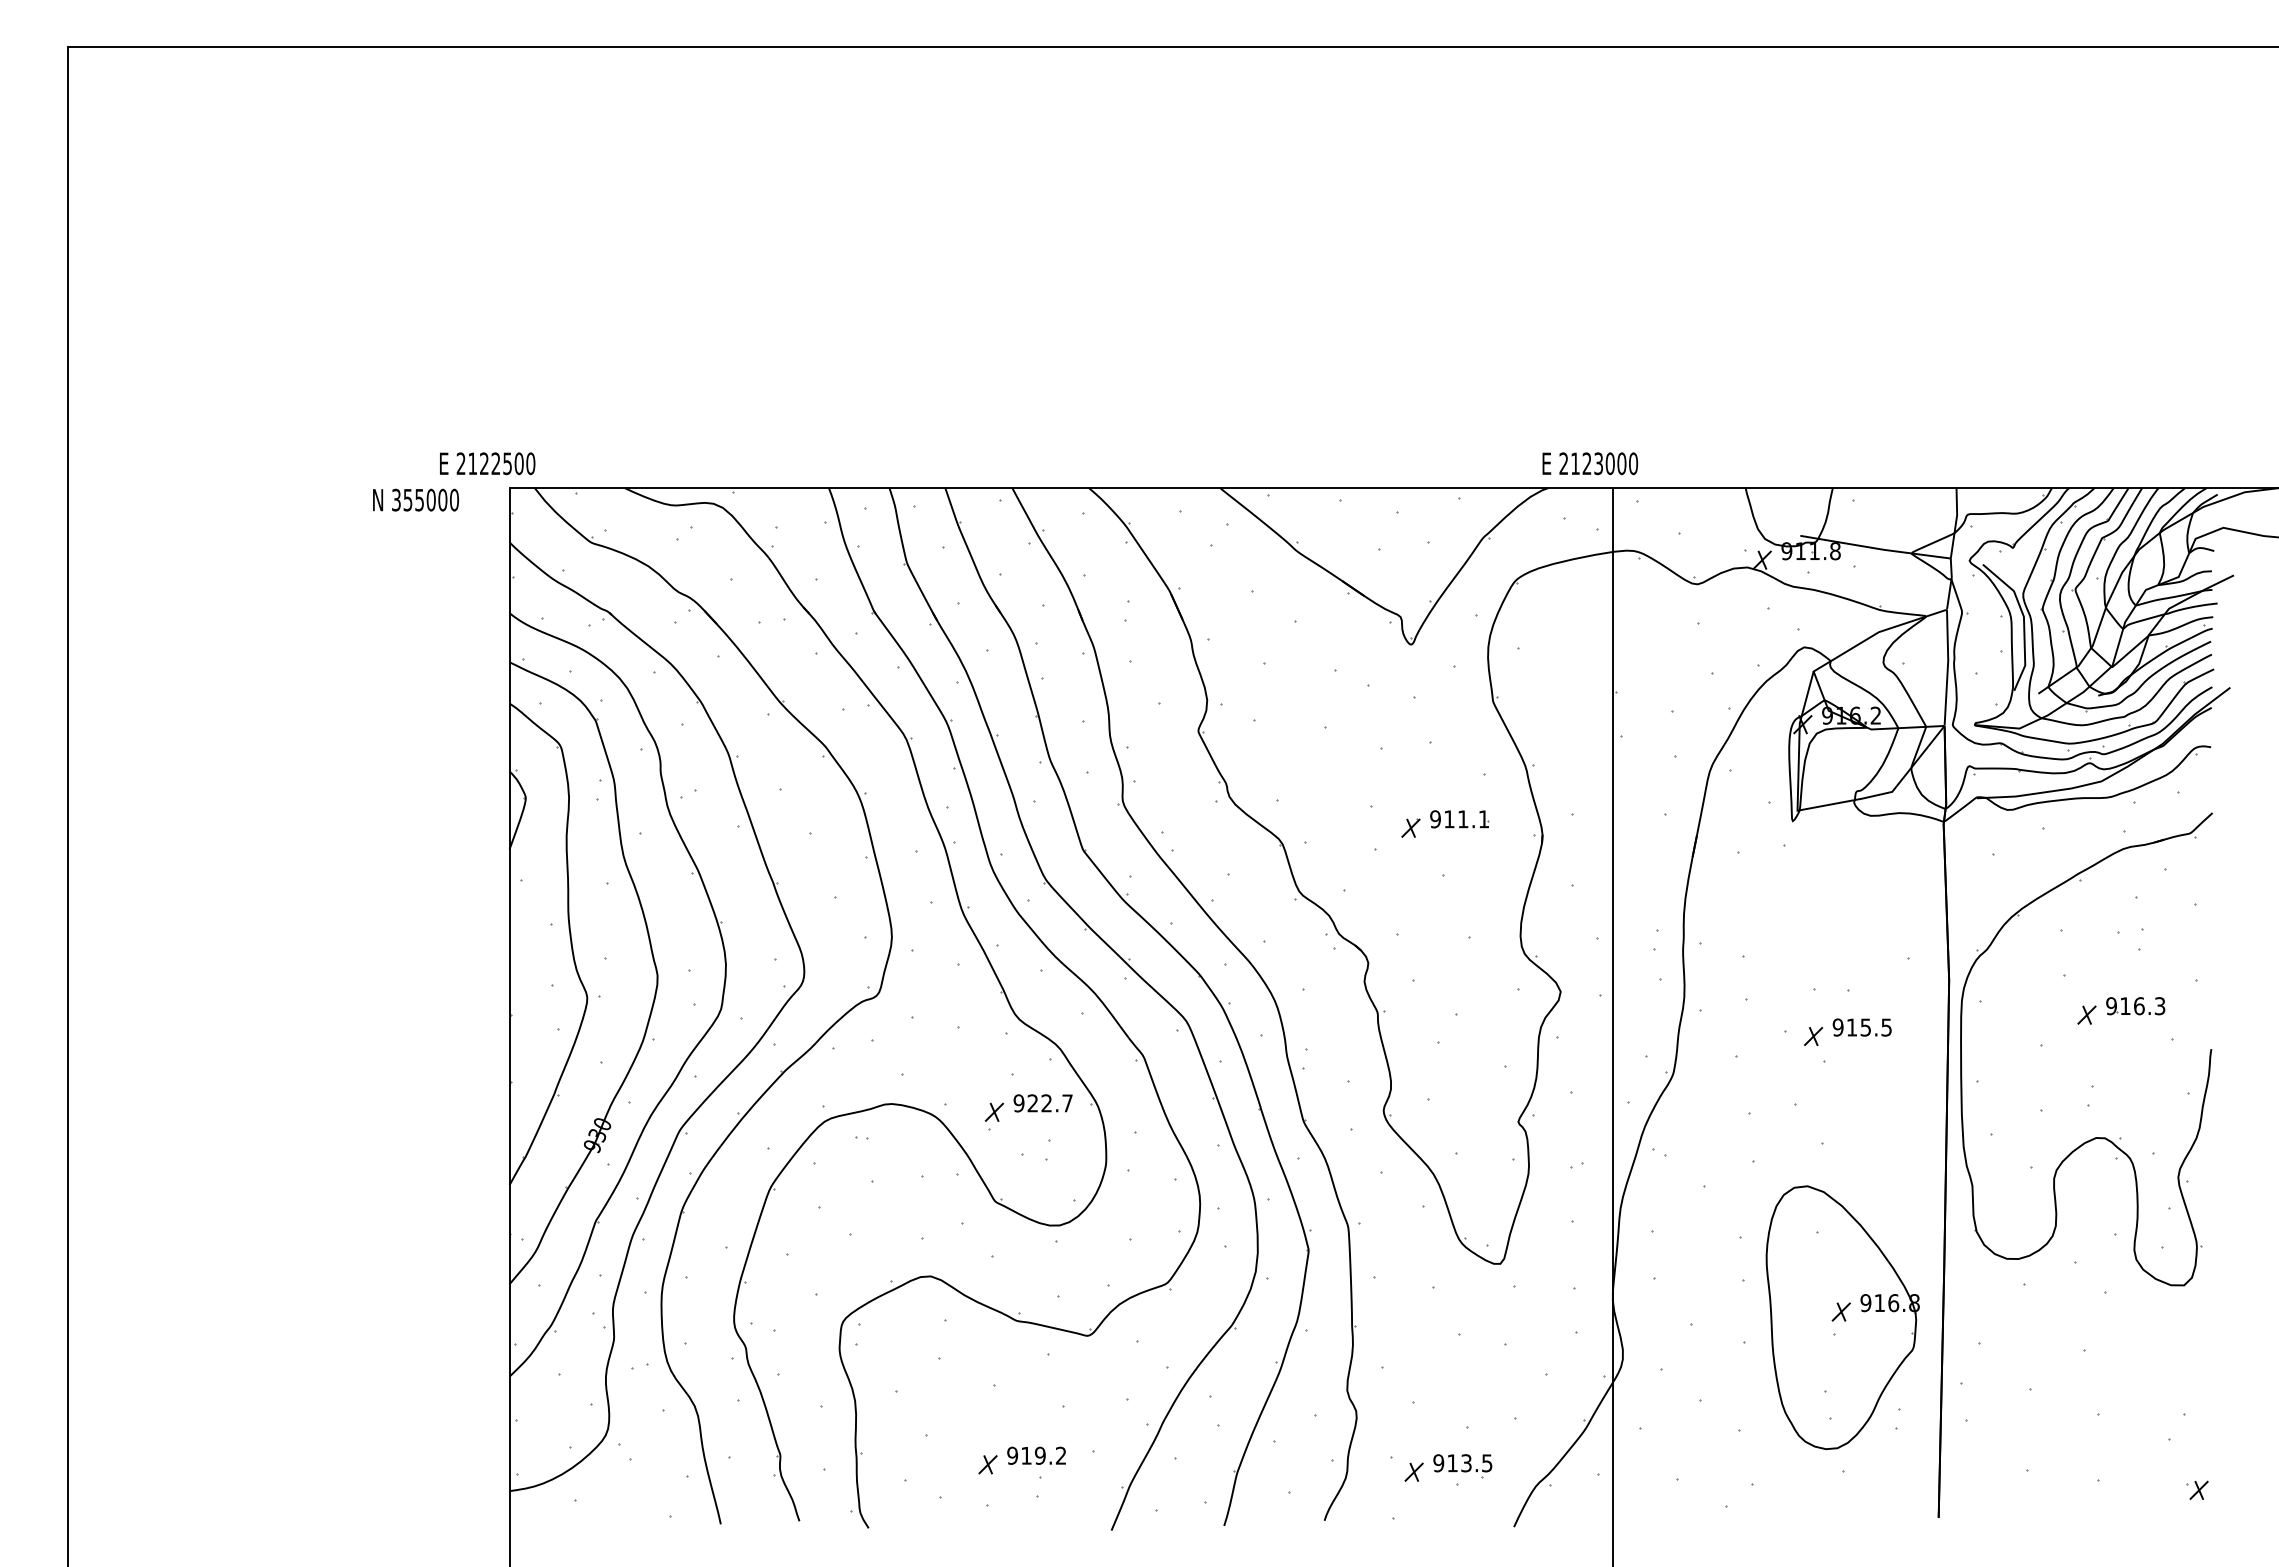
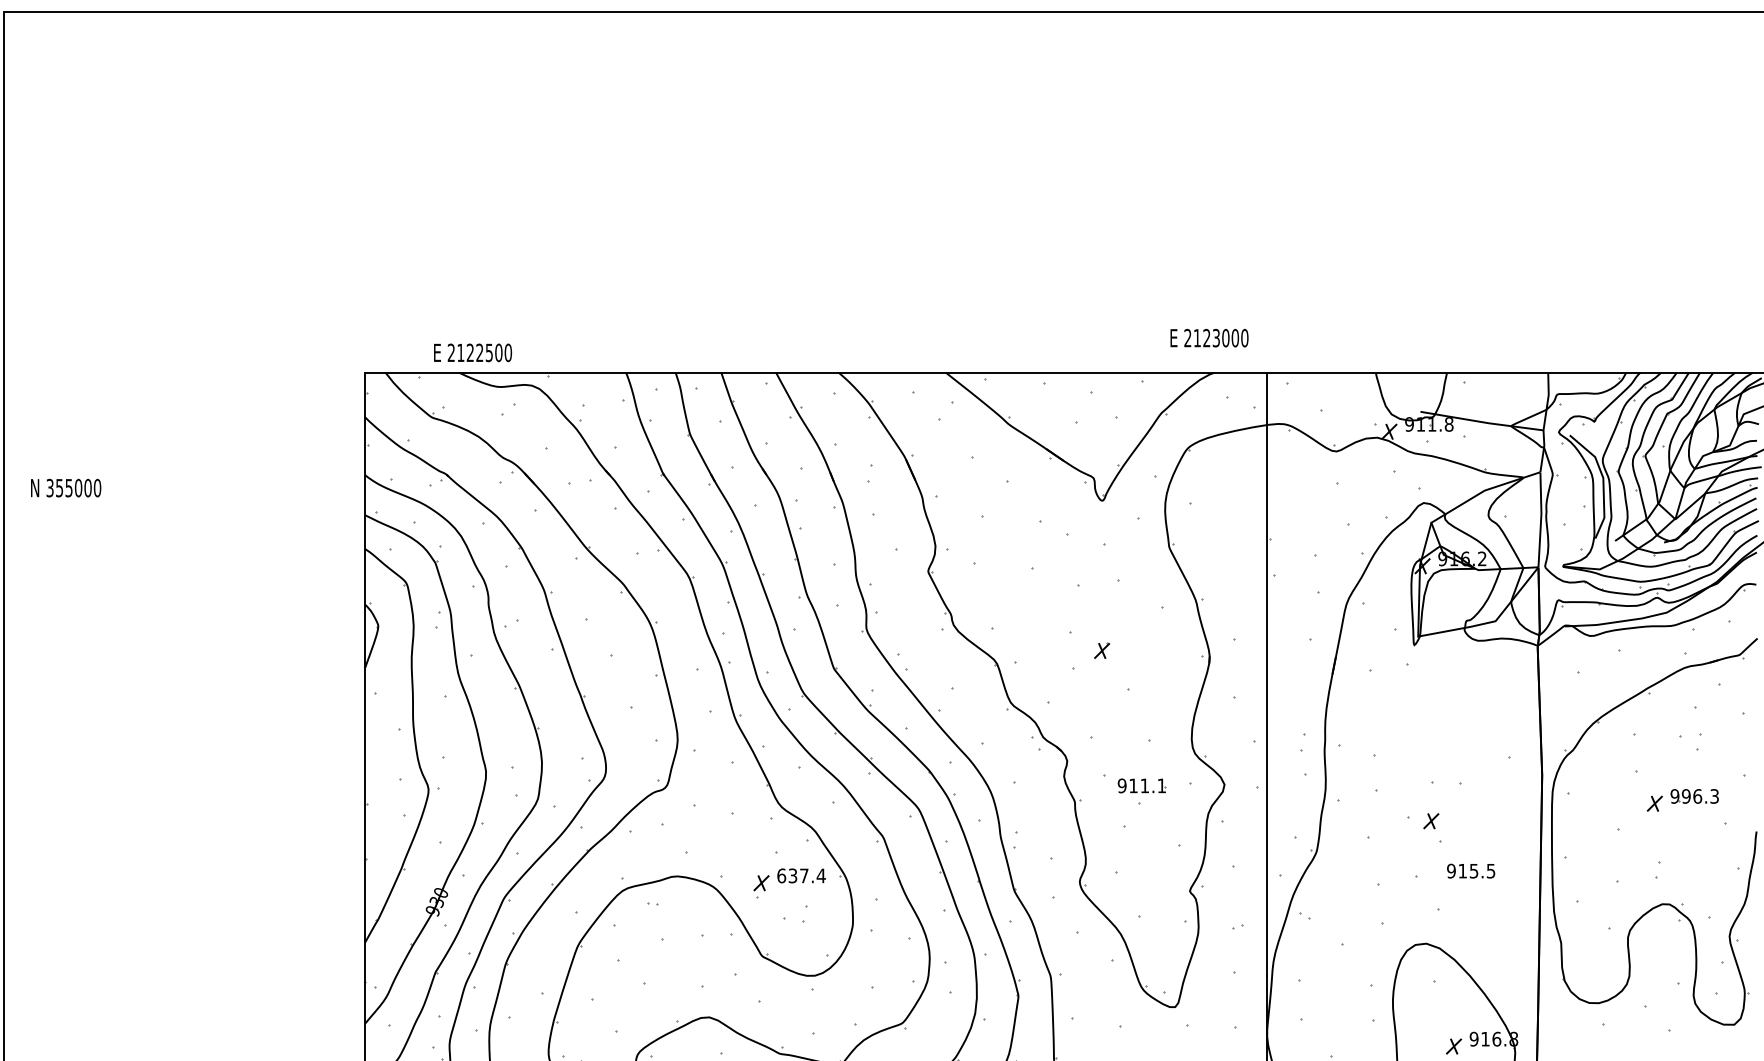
text: (487, 463) -> (472, 352), moved
text: (1590, 463) -> (1209, 337), moved
text: (415, 499) -> (65, 487), moved
part: (1459, 819) -> (1141, 786), moved
text: (2125, 1006) -> (1686, 796), 916.3 -> 996.3
text: (1861, 1027) -> (1470, 871), moved
text: (1043, 1103) -> (801, 876), 922.7 -> 637.4

